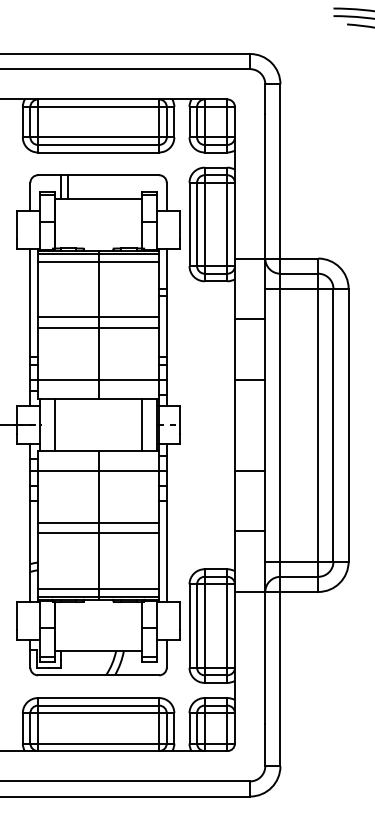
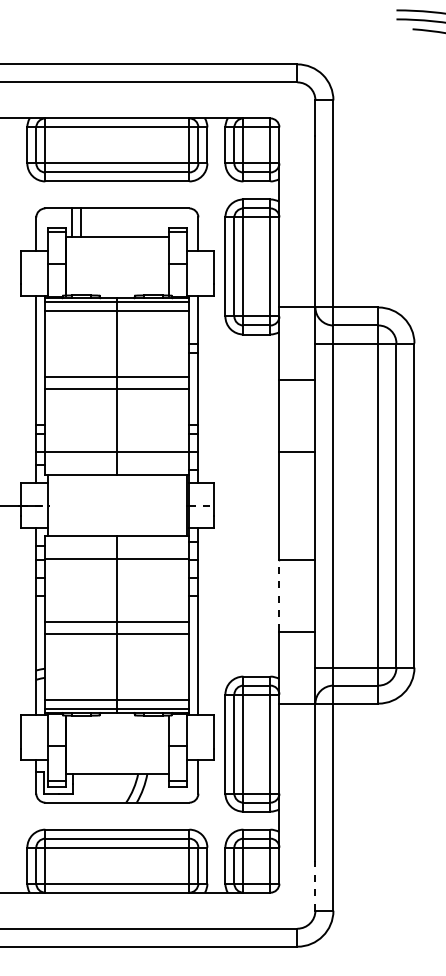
line: (54, 425) -> (65, 505), removed
line: (142, 425) -> (169, 505), removed
line: (235, 500) -> (279, 595), solid -> dashed
line: (265, 745) -> (315, 885), solid -> dashed

